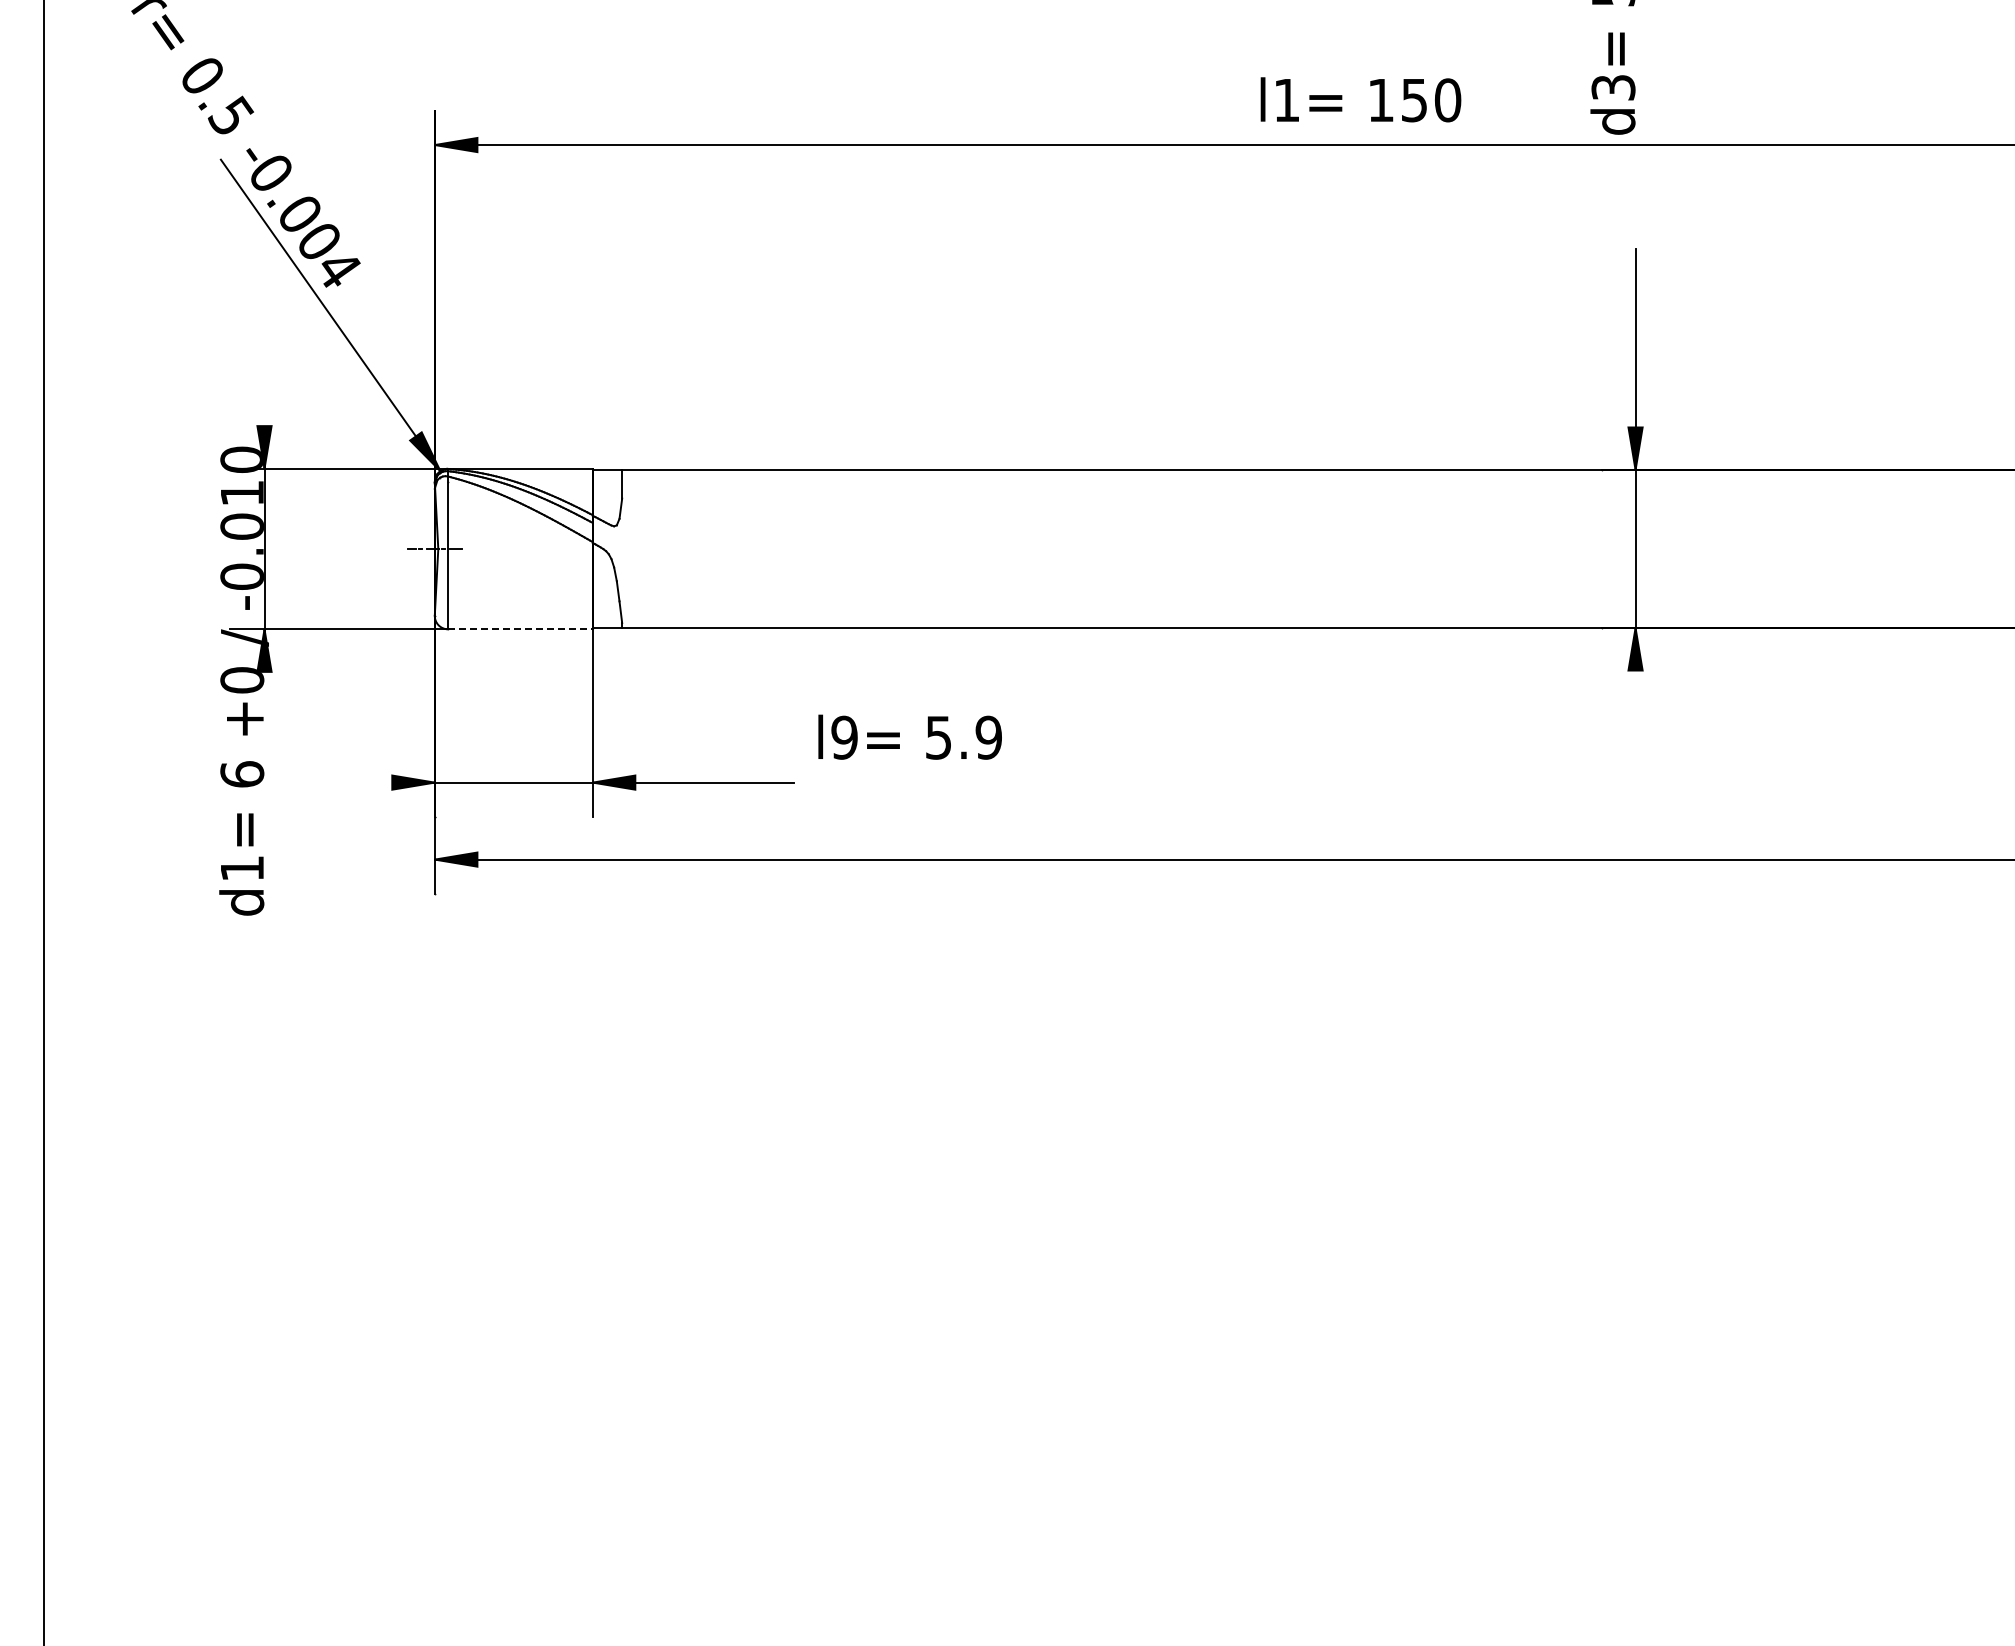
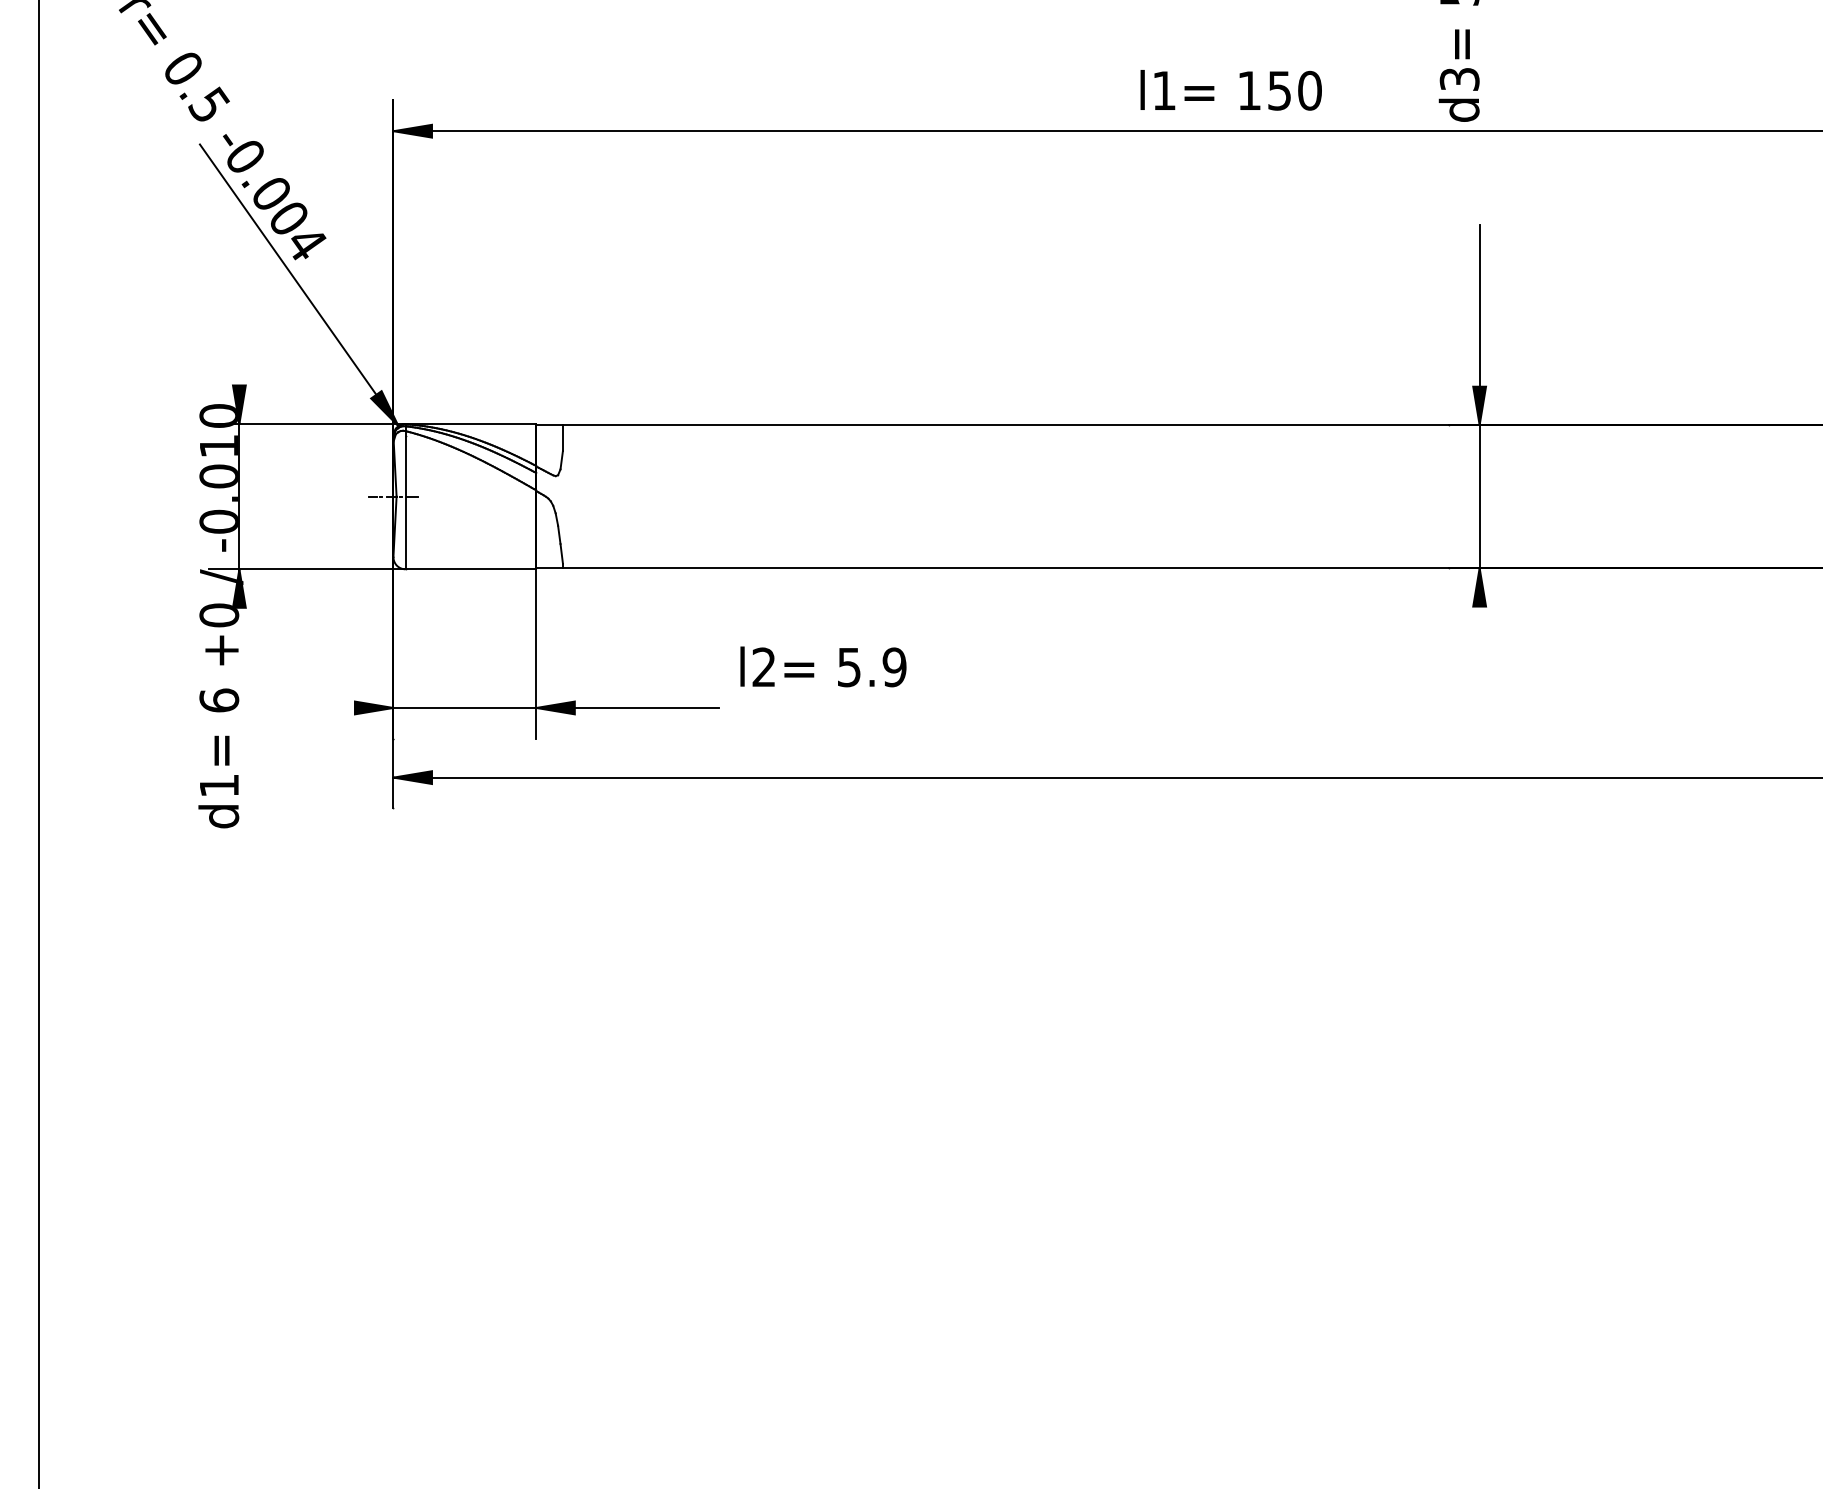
line: (520, 629) -> (470, 569), dashed -> solid
text: (844, 737) -> (764, 667), l9= -> l2=

